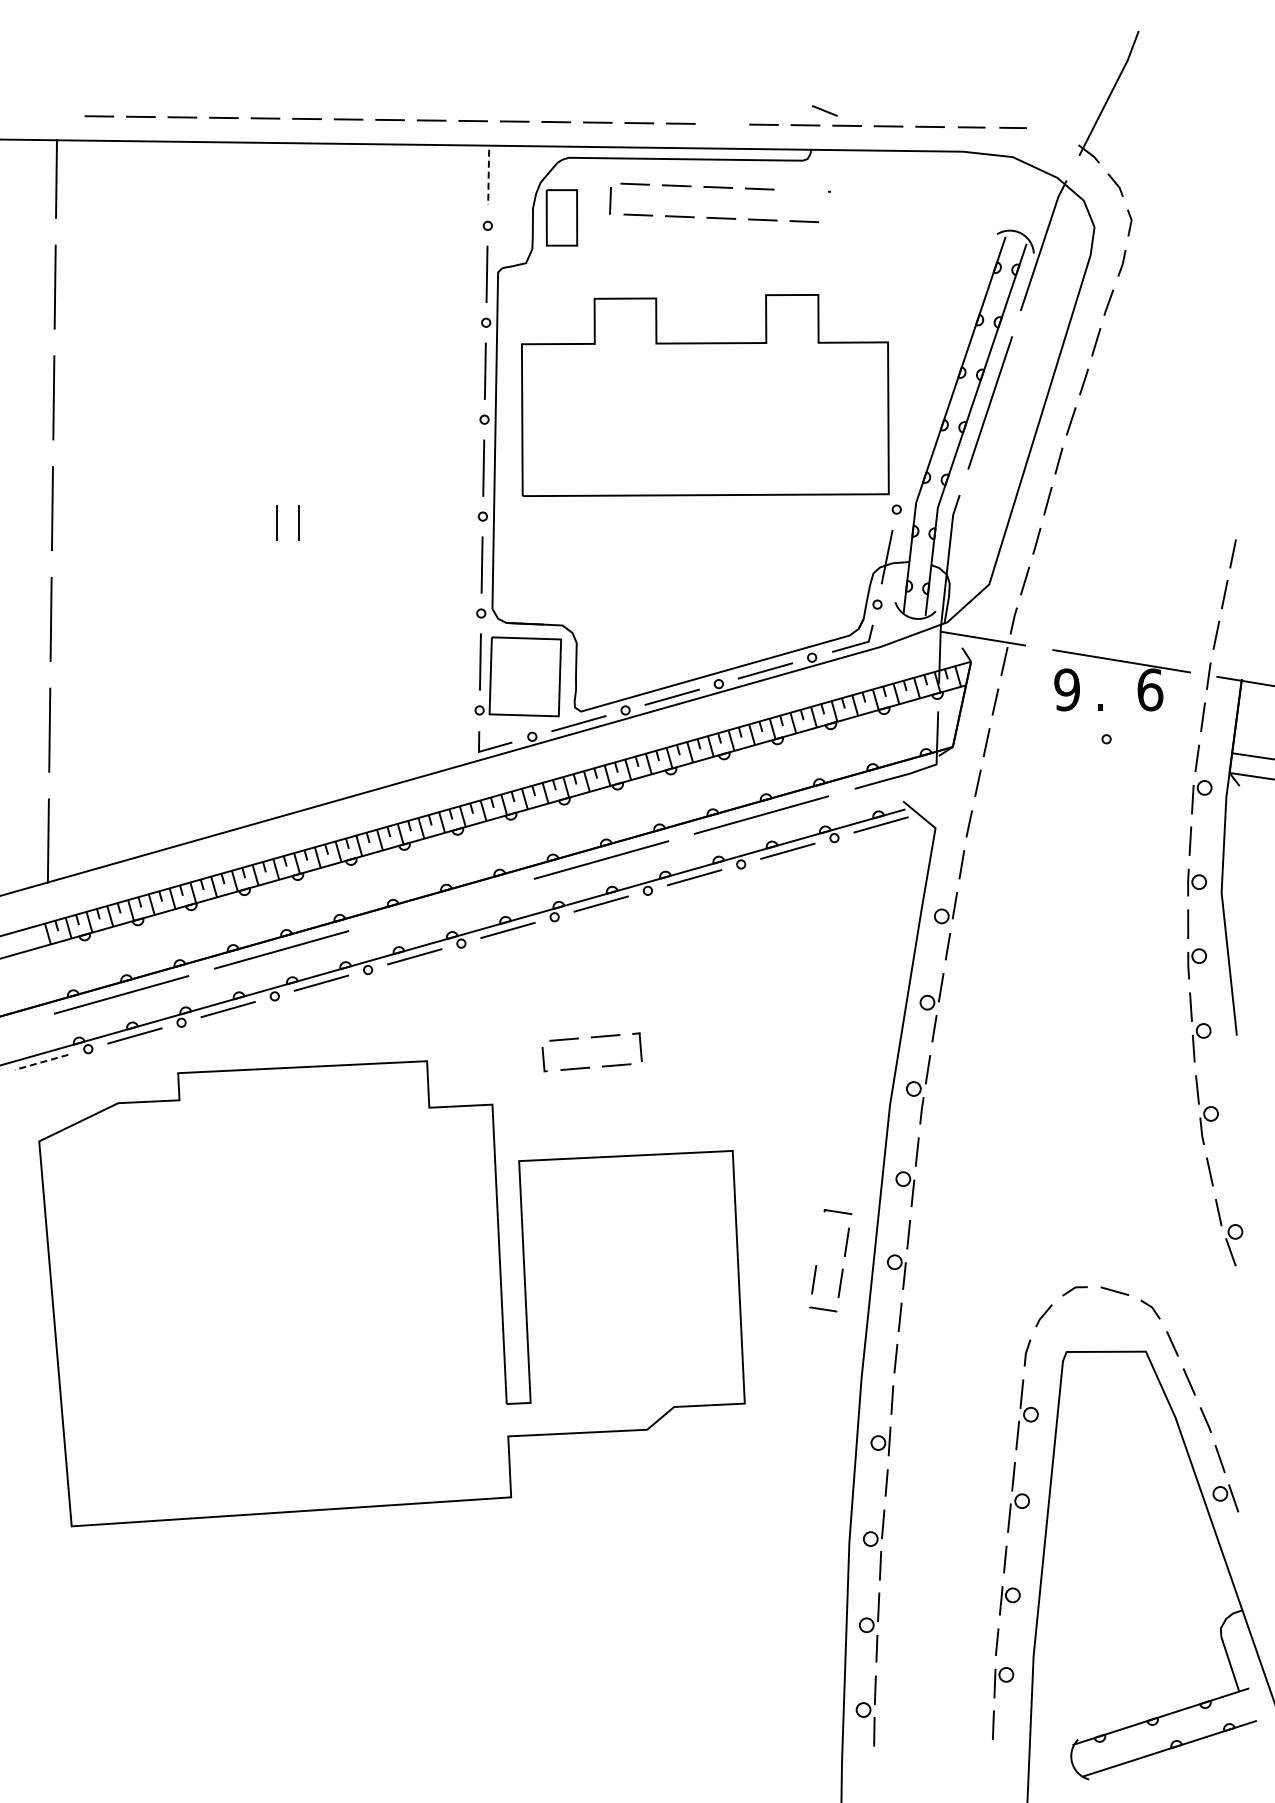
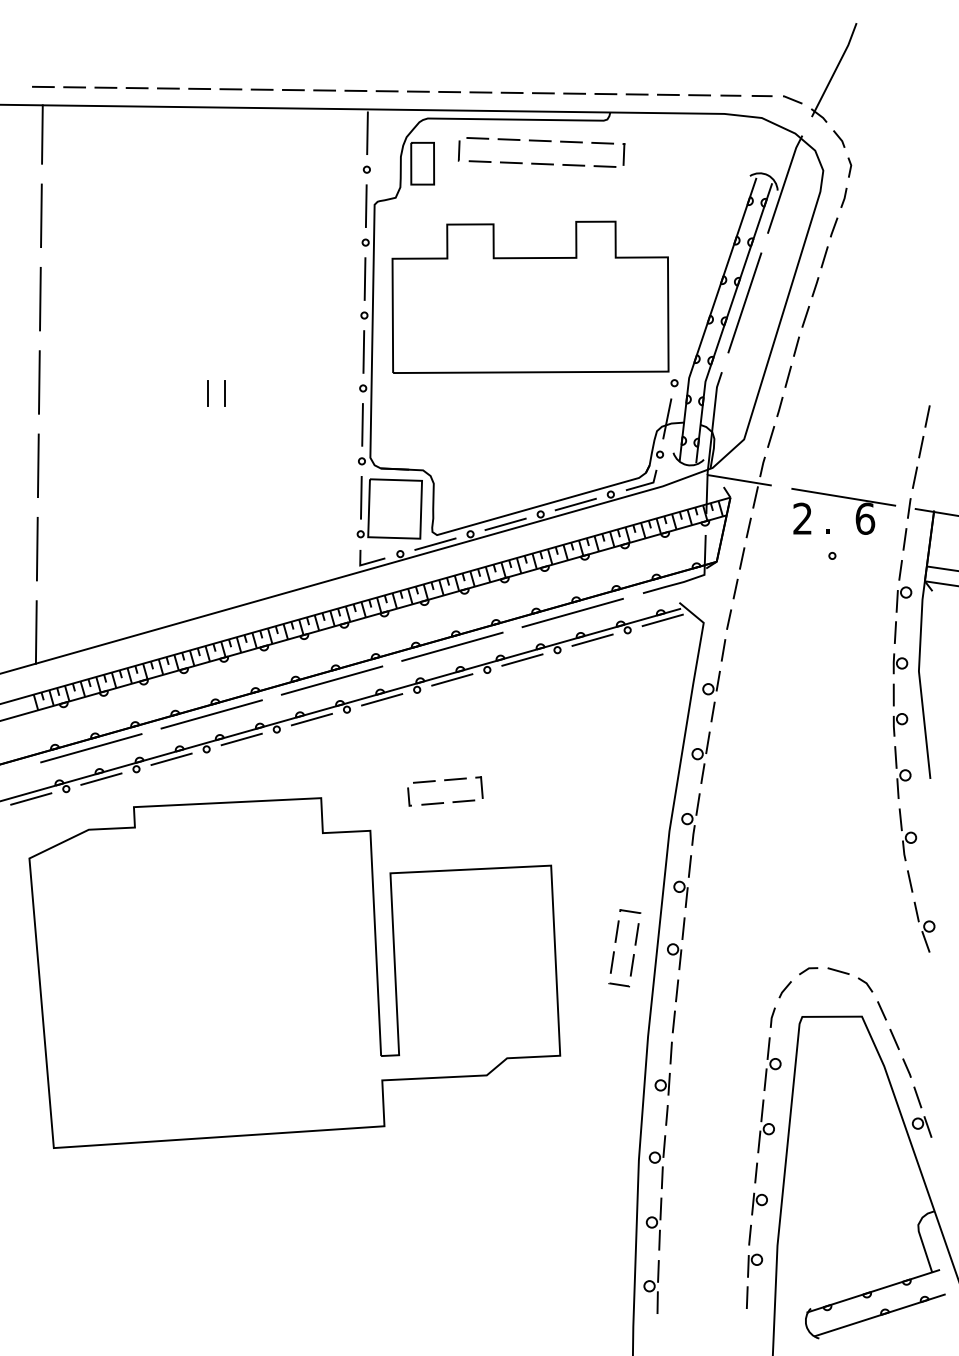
line: (824, 110) -> (792, 99), moved
line: (57, 115) -> (43, 86), added
line: (722, 124) -> (543, 93), added
line: (488, 177) -> (367, 133), dashed -> solid
line: (800, 190) -> (602, 143), added
line: (829, 205) -> (623, 154), added
text: (1066, 689) -> (802, 518), 9 -> 2
line: (441, 904) -> (332, 680), added
line: (41, 1062) -> (31, 799), dashed -> solid
line: (820, 1238) -> (617, 931), added

